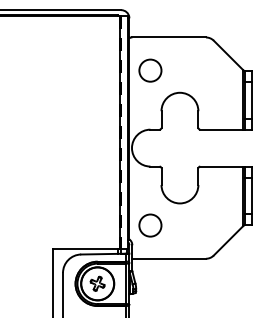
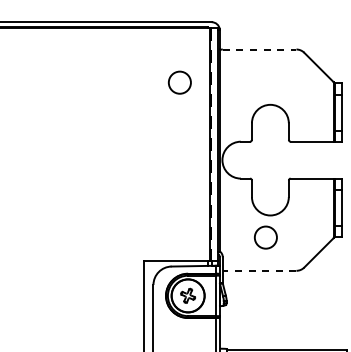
line: (169, 37) -> (259, 49), solid -> dashed
circle: (150, 70) -> (179, 82), moved
circle: (150, 225) -> (265, 237), moved
line: (169, 258) -> (259, 270), solid -> dashed

